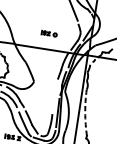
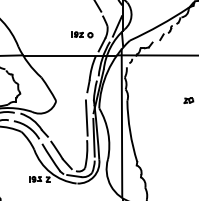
part: (49, 33) -> (82, 34), moved
line: (54, 97) -> (86, 117), added
arc: (85, 112) -> (130, 131), dashed -> solid

